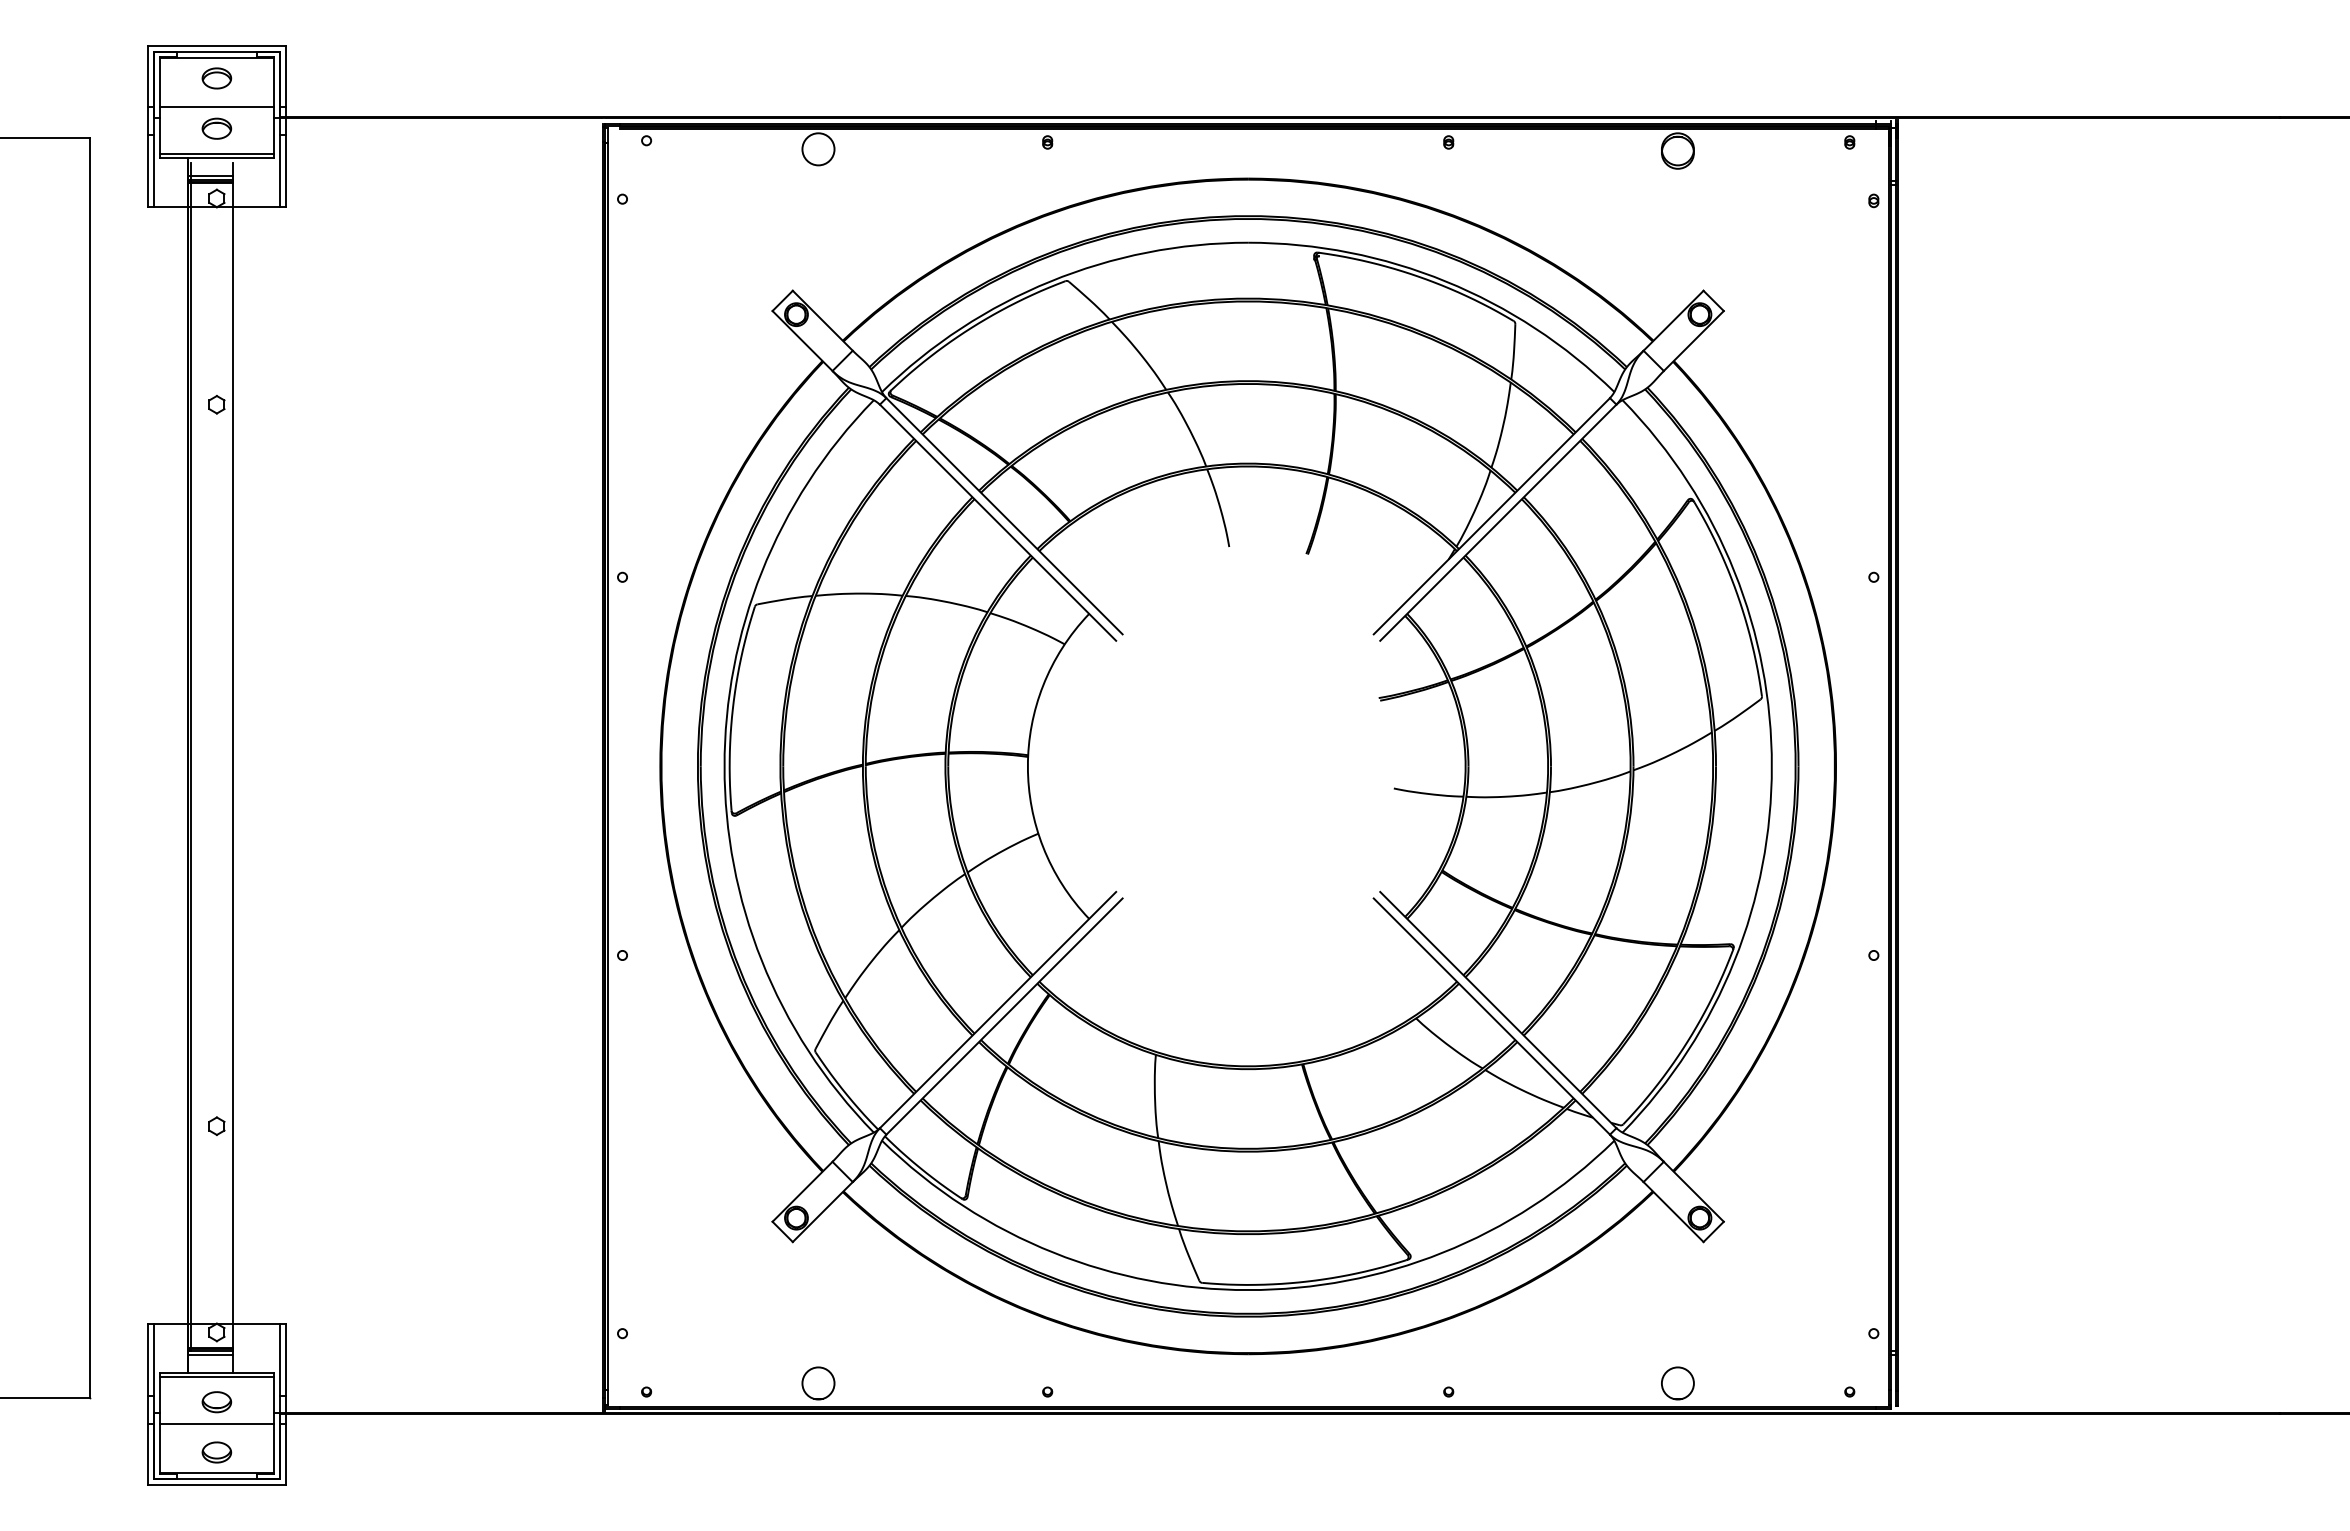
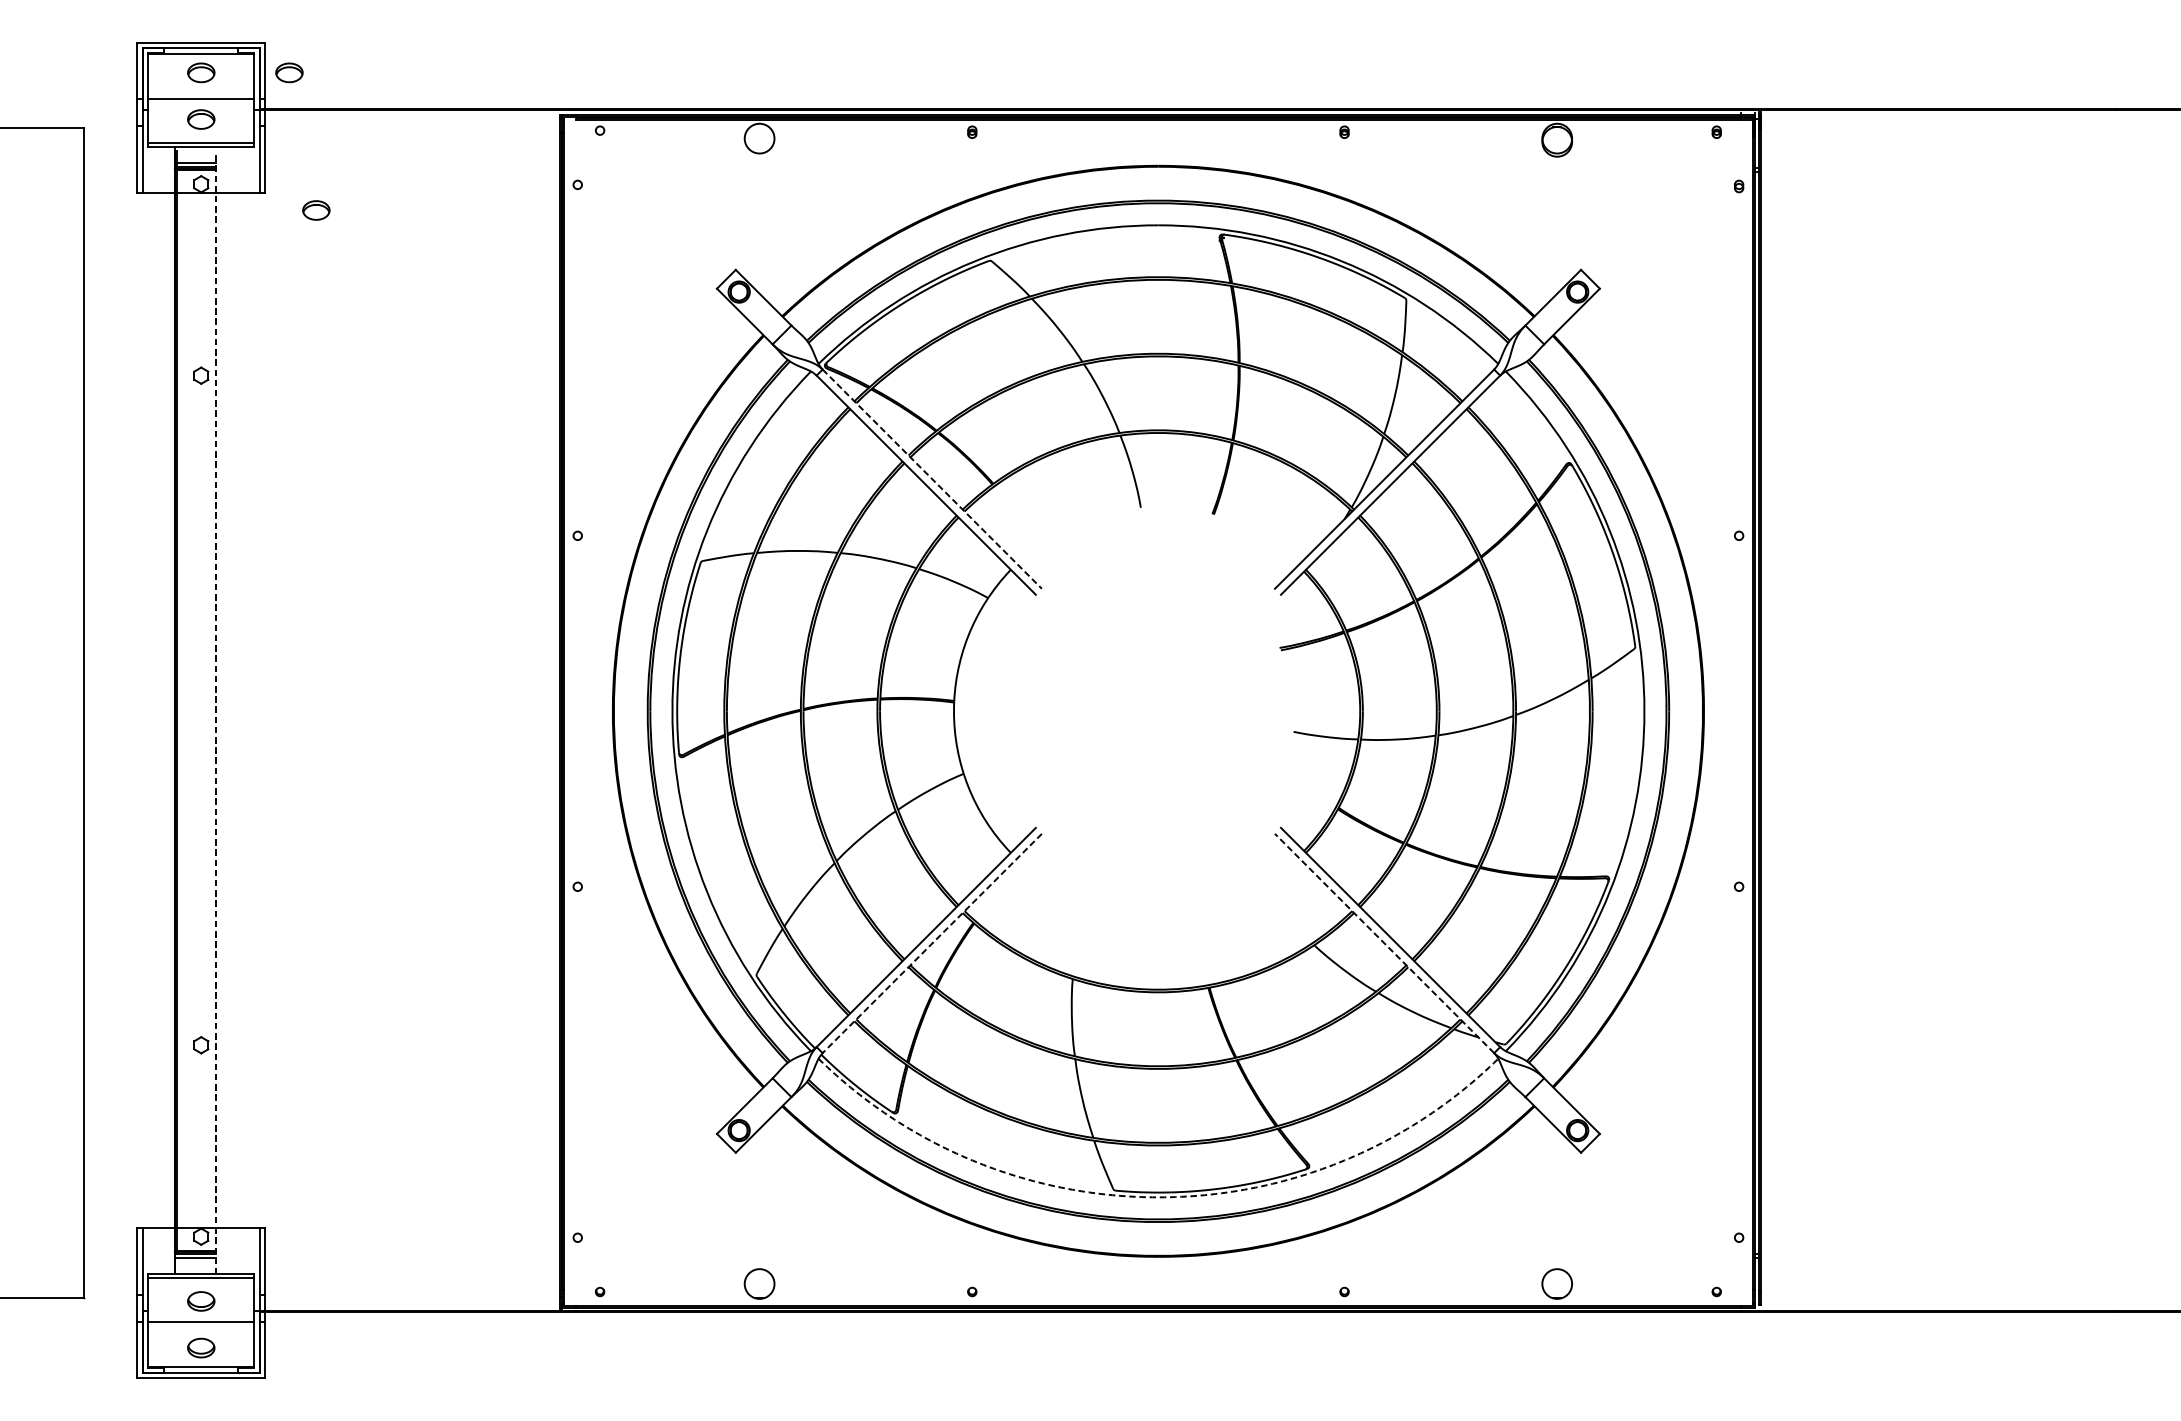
part: (311, 78) -> (289, 72), added
part: (340, 226) -> (316, 210), added
line: (1004, 516) -> (932, 479), solid -> dashed
line: (232, 768) -> (215, 713), solid -> dashed
line: (1004, 1016) -> (932, 943), solid -> dashed
line: (1491, 1016) -> (1384, 943), solid -> dashed
arc: (1248, 1290) -> (1158, 1197), solid -> dashed

